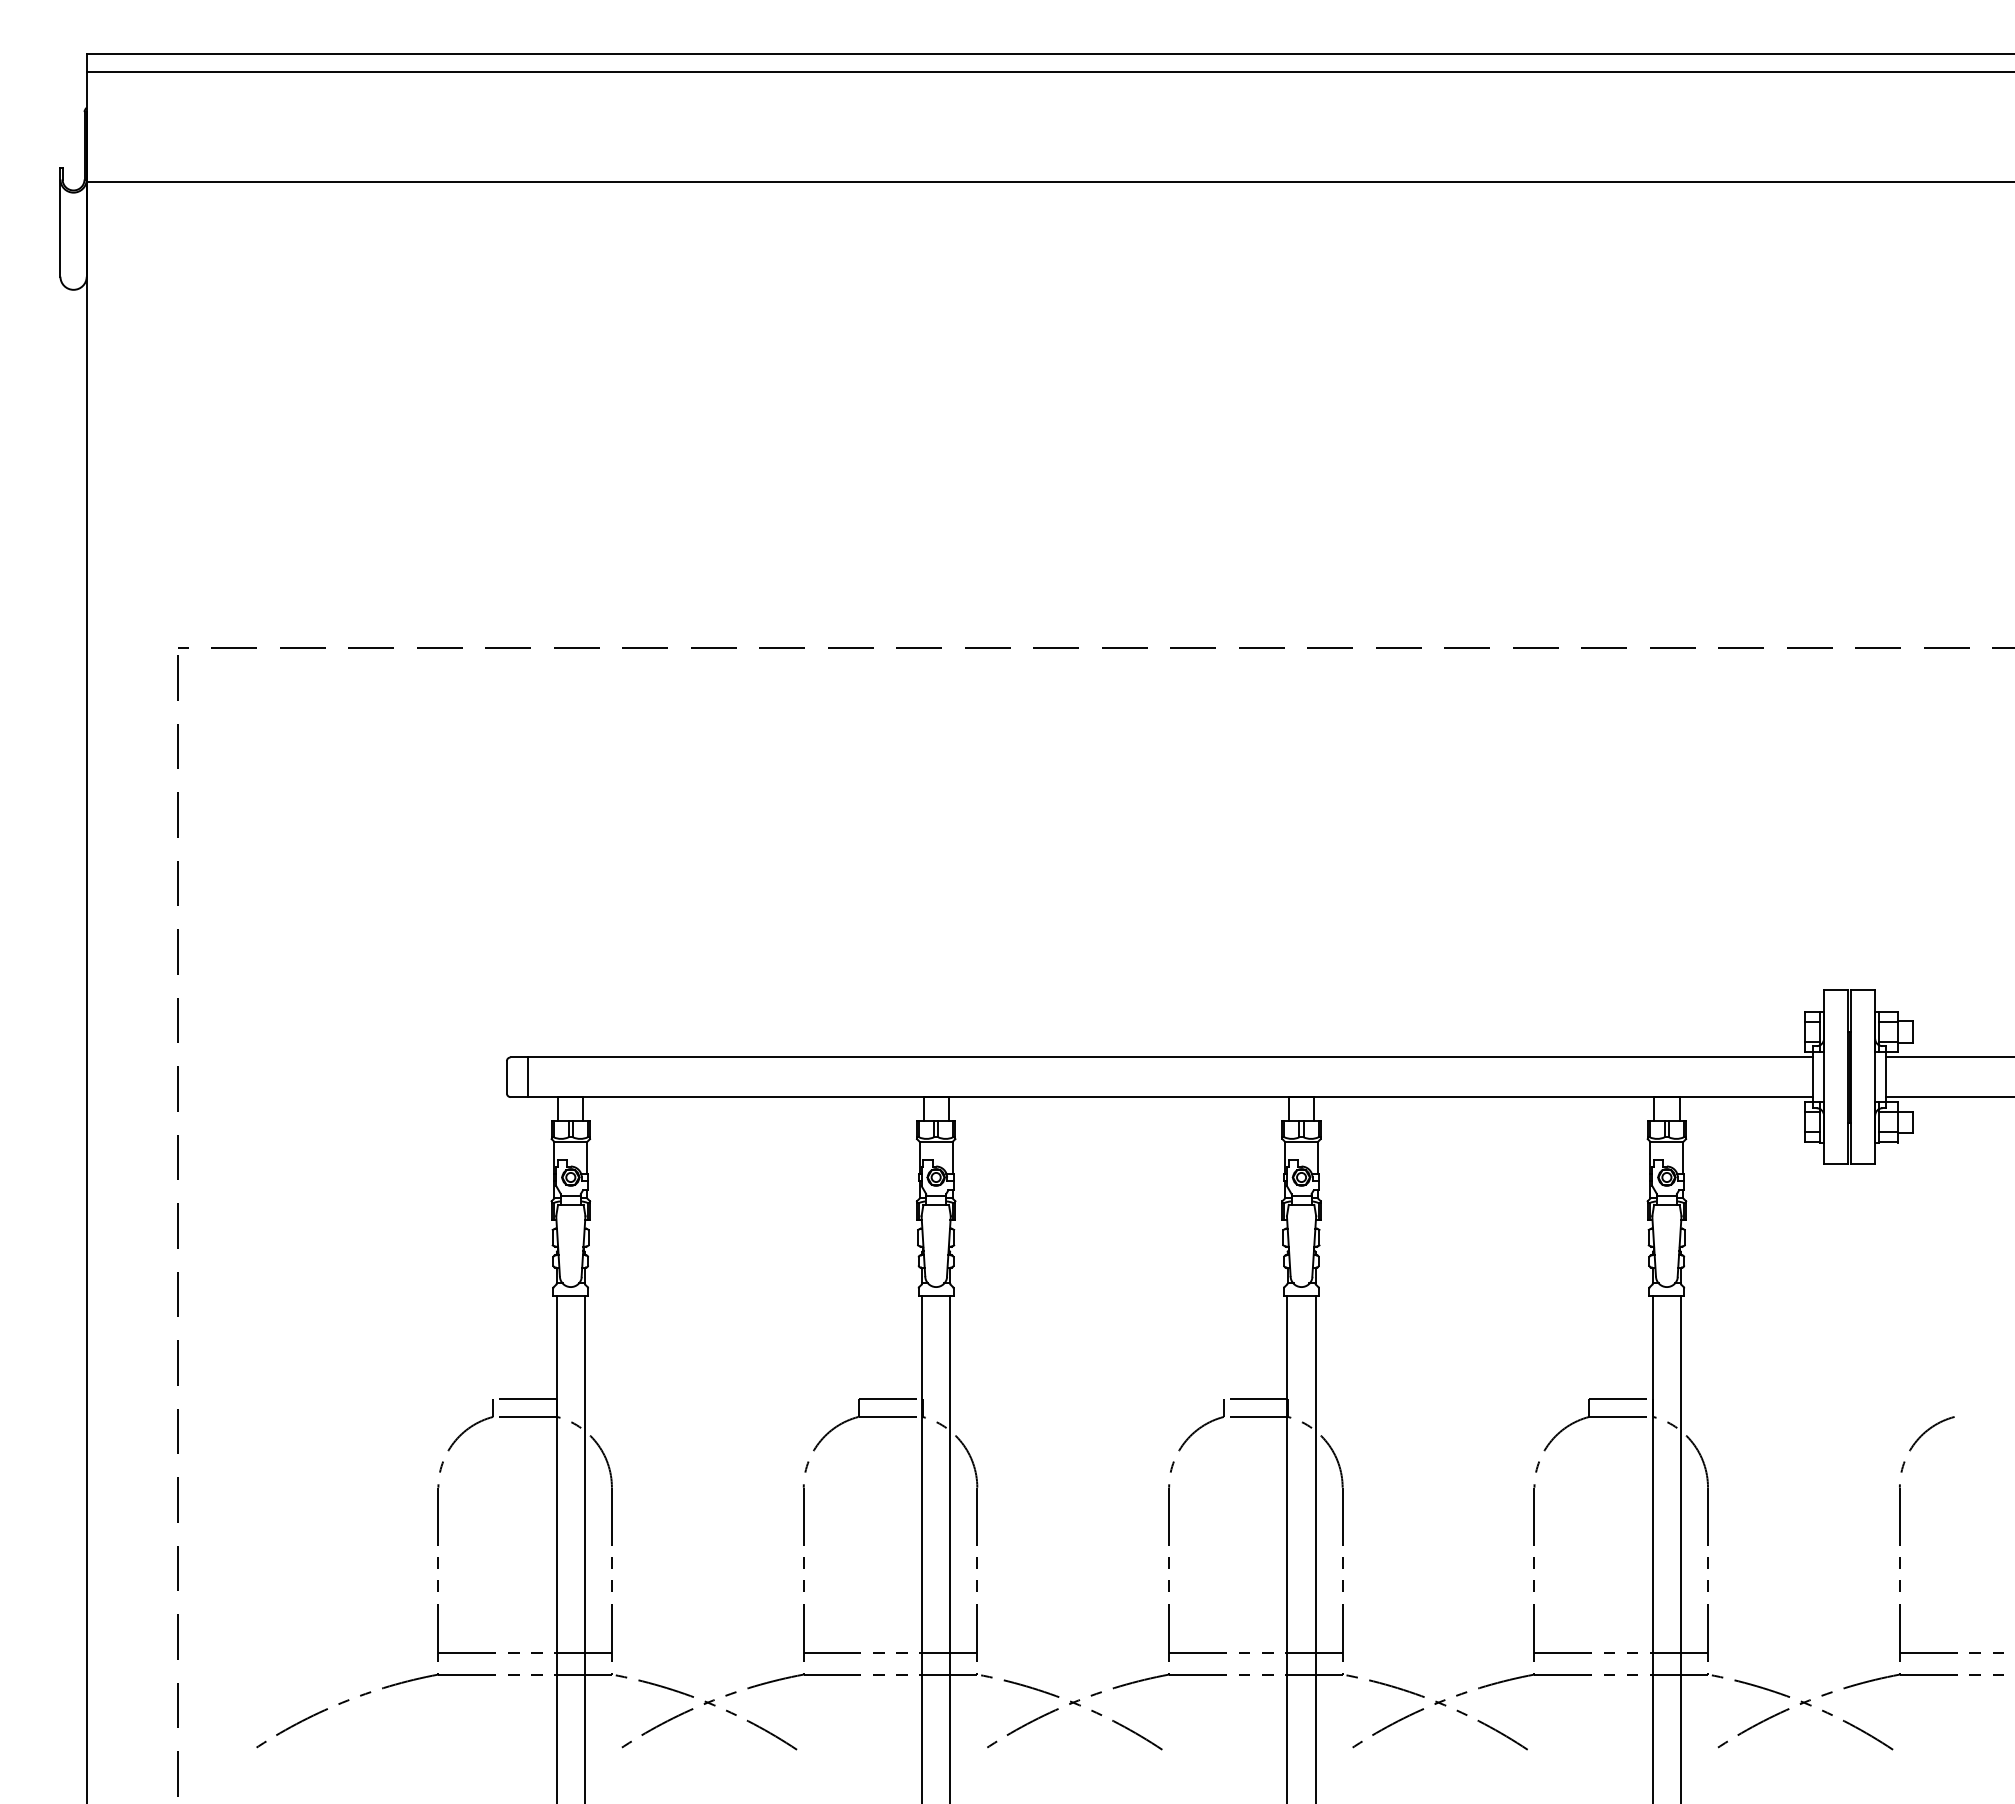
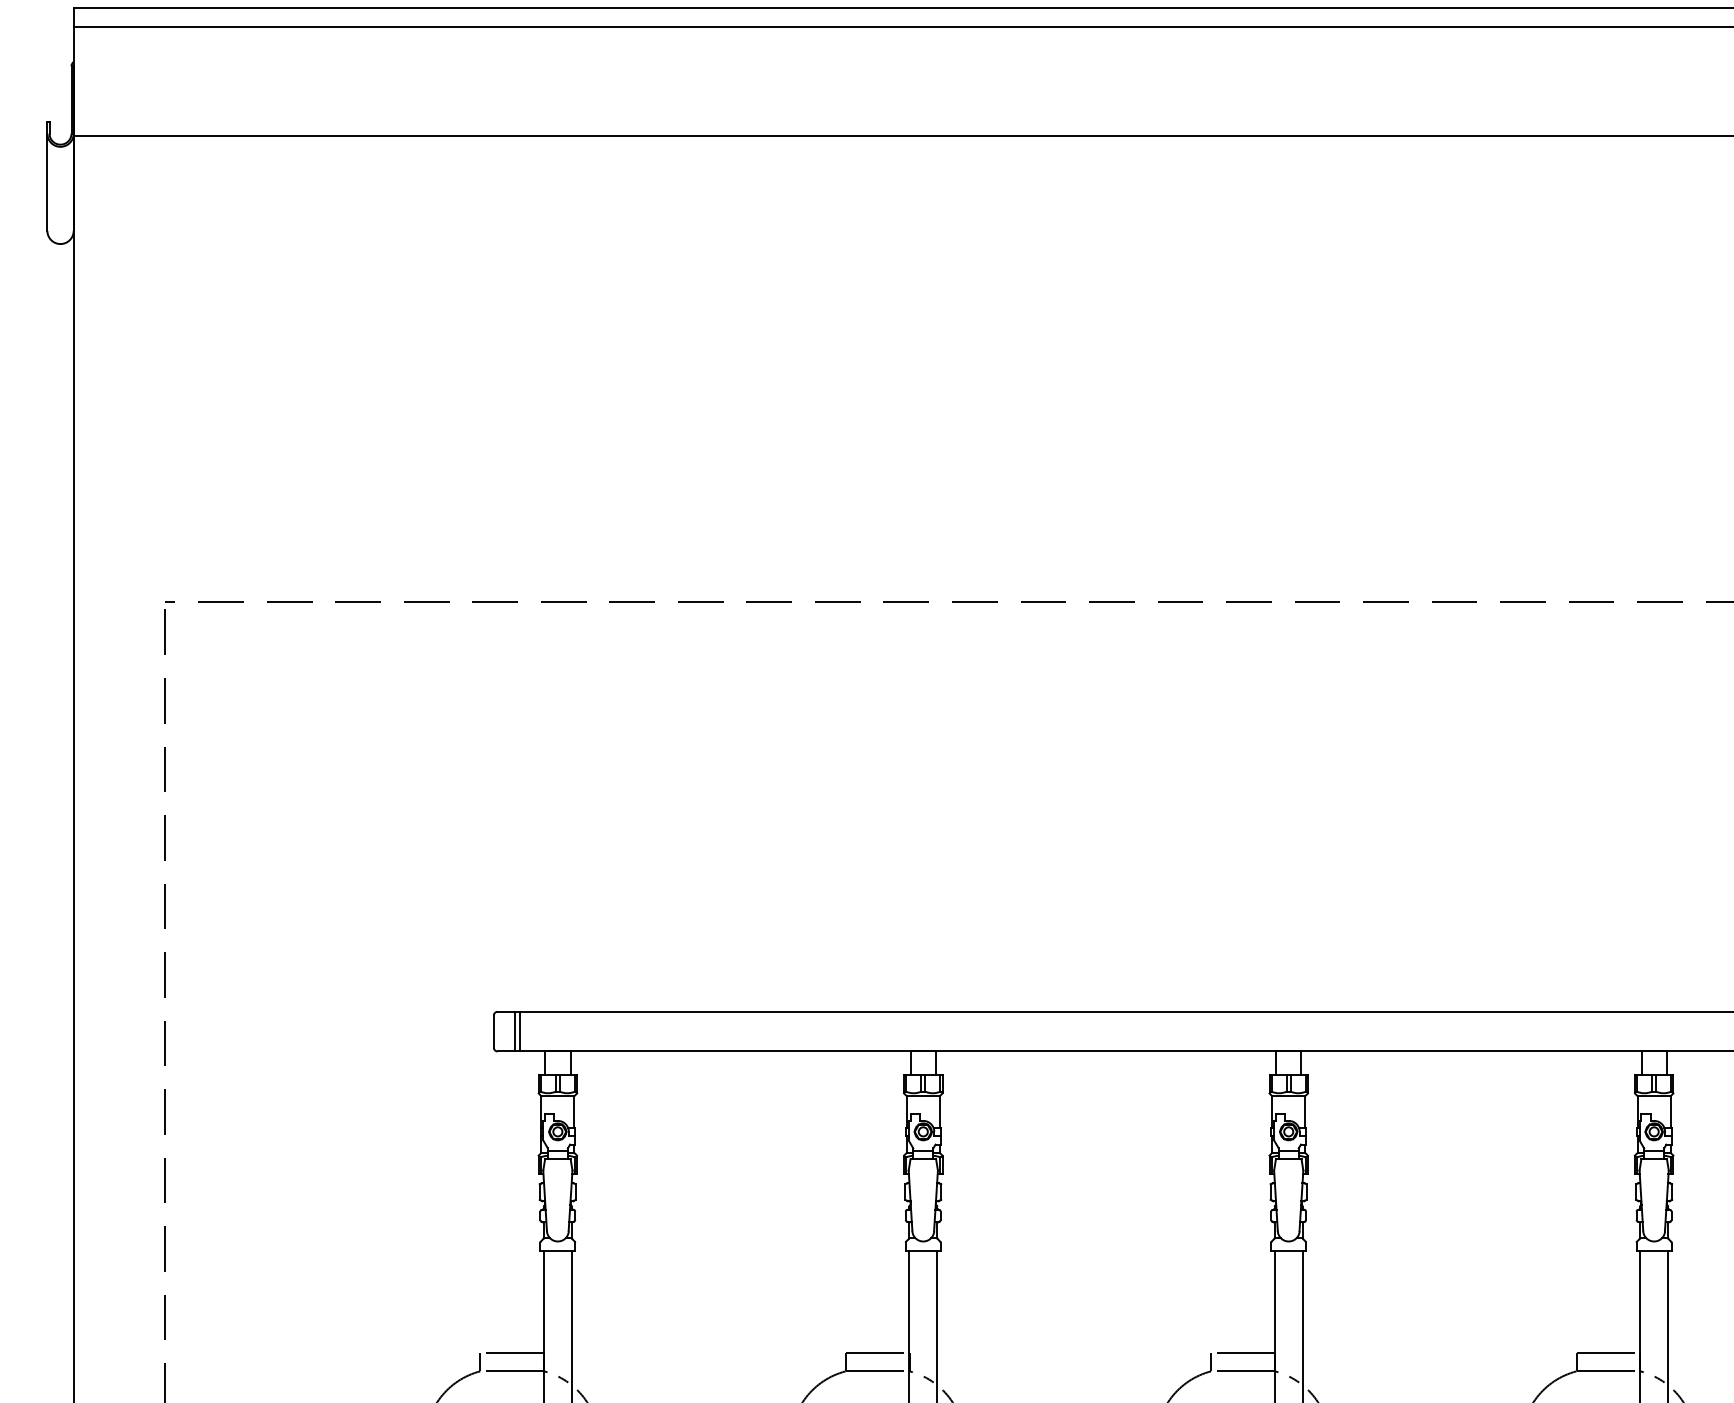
line: (532, 1077) -> (519, 1031), added

